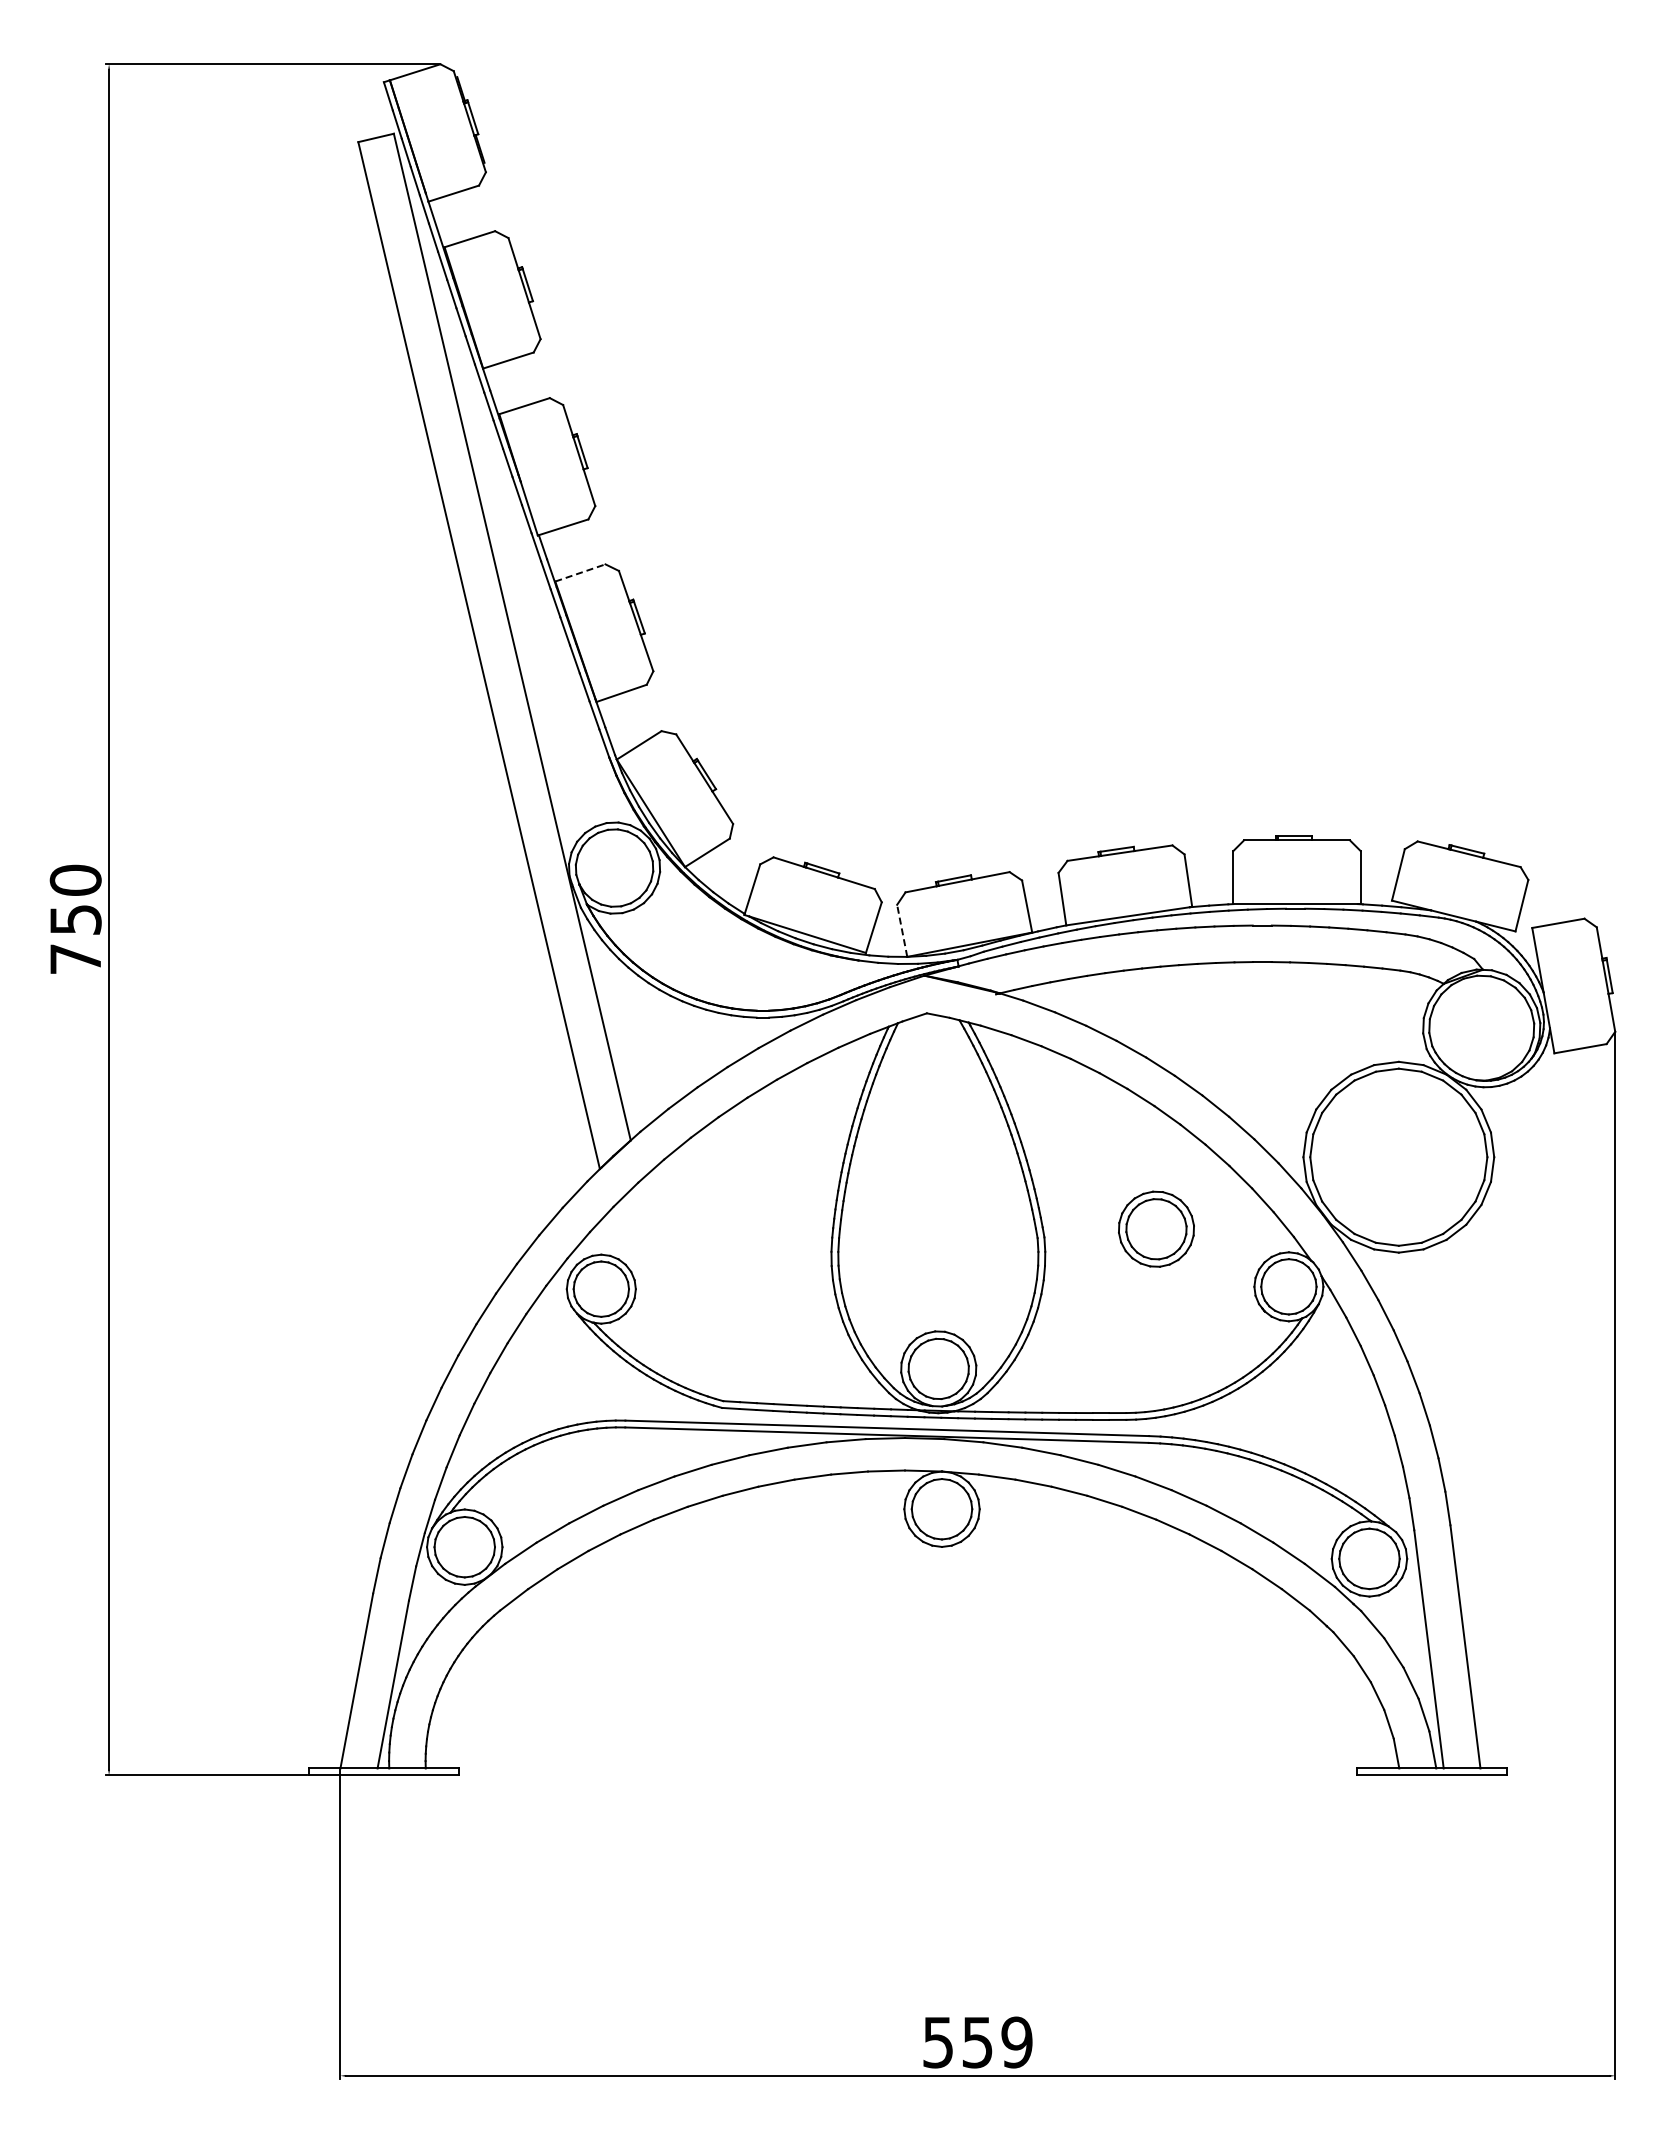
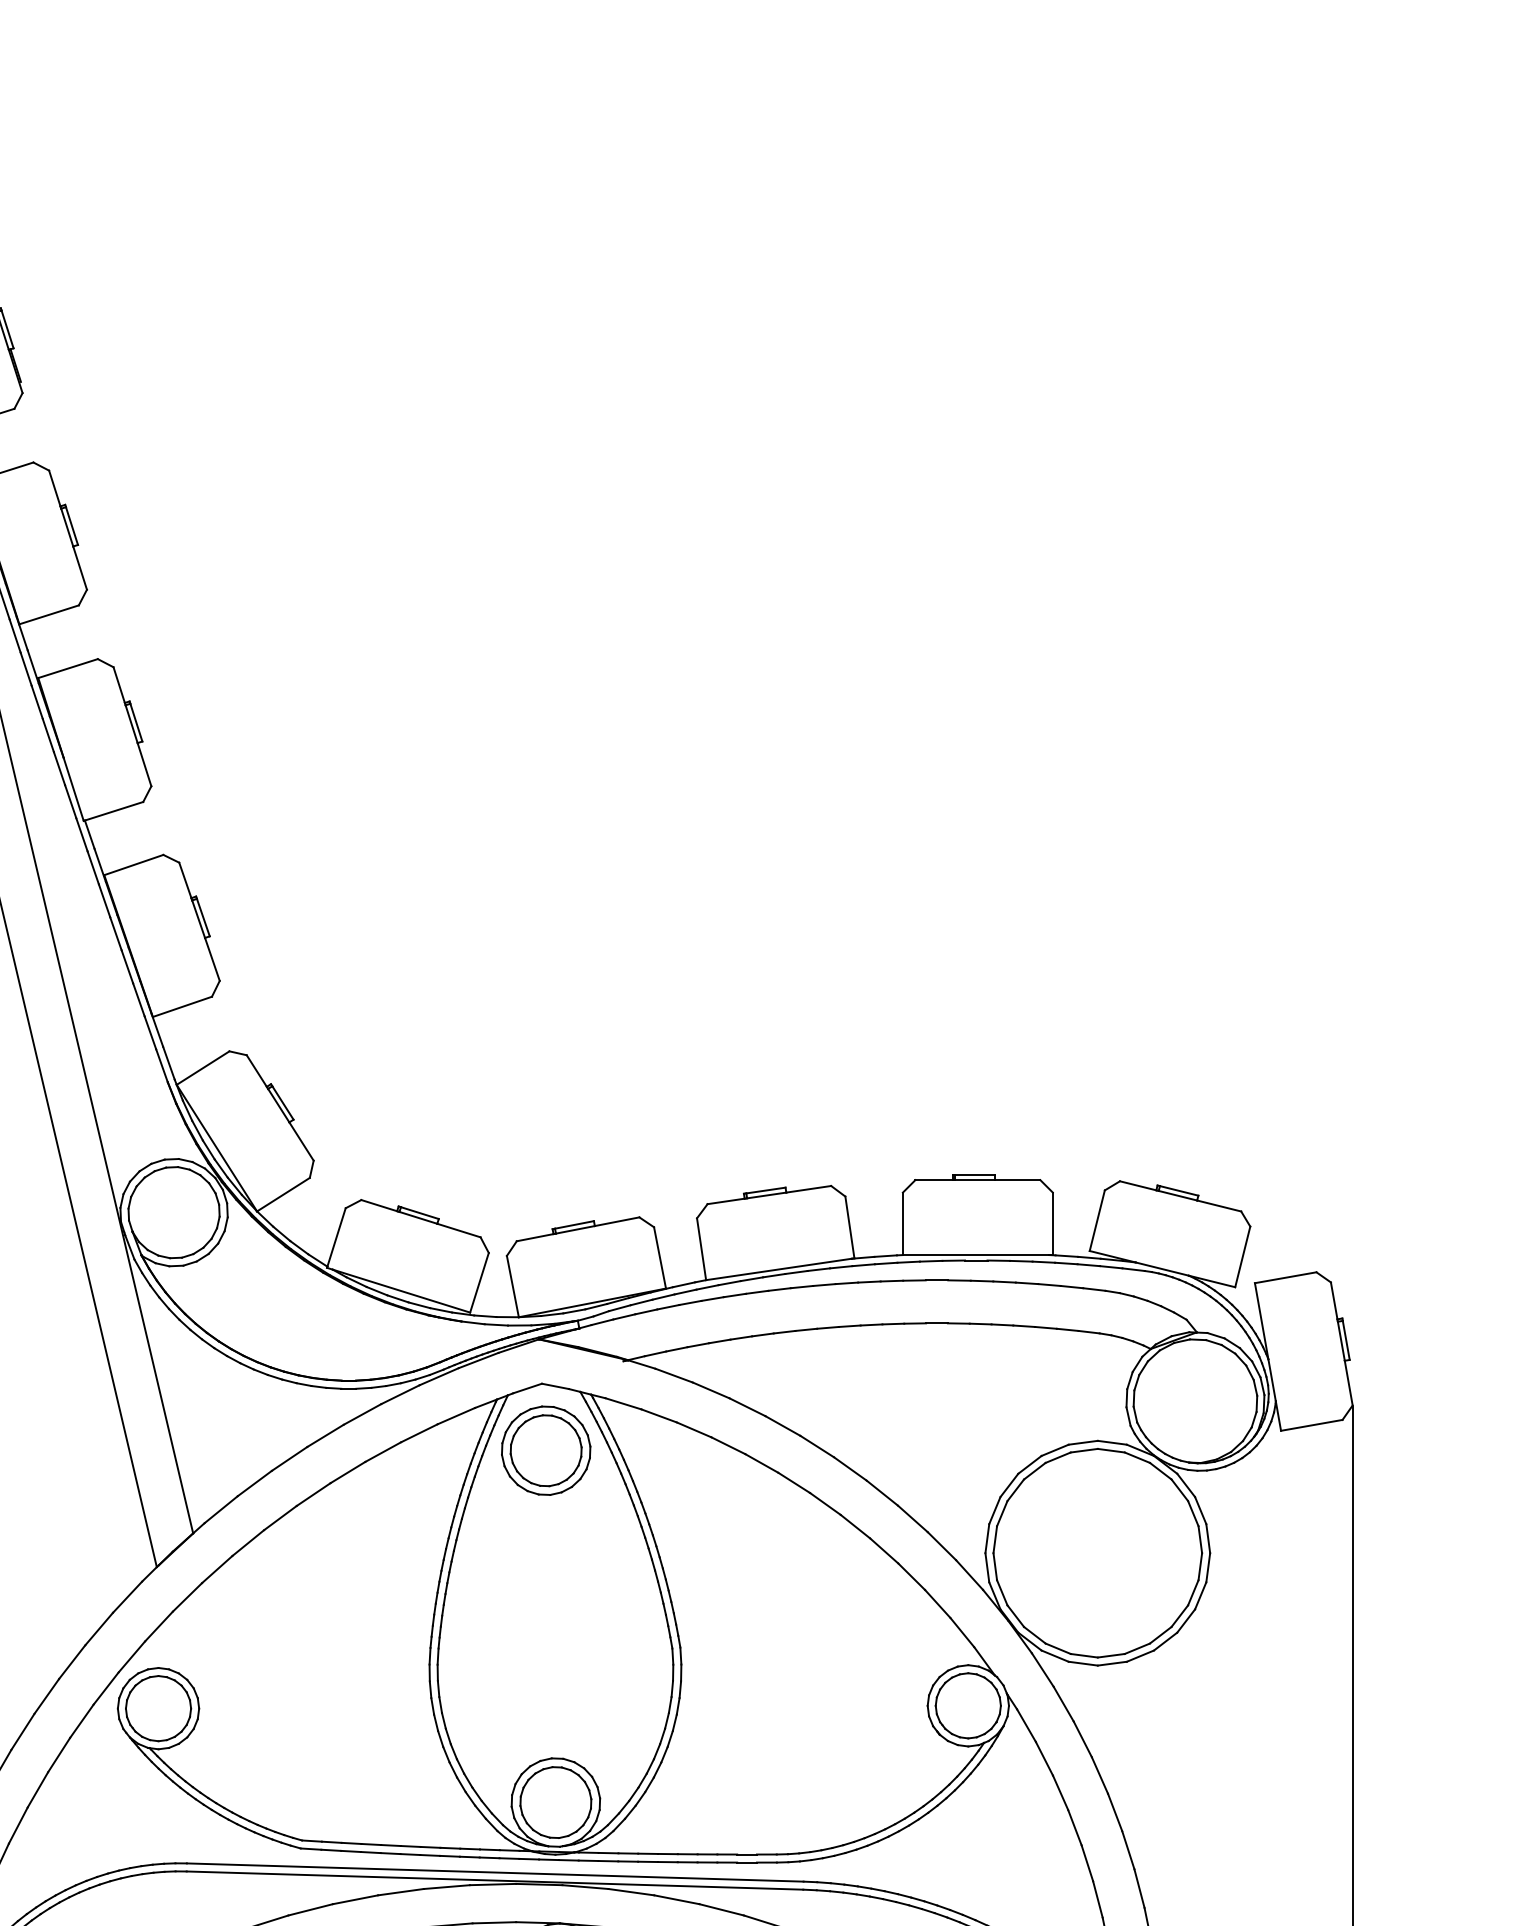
line: (580, 572) -> (133, 864), dashed -> solid
line: (902, 930) -> (513, 1286), dashed -> solid
part: (1156, 1228) -> (546, 1449), moved

